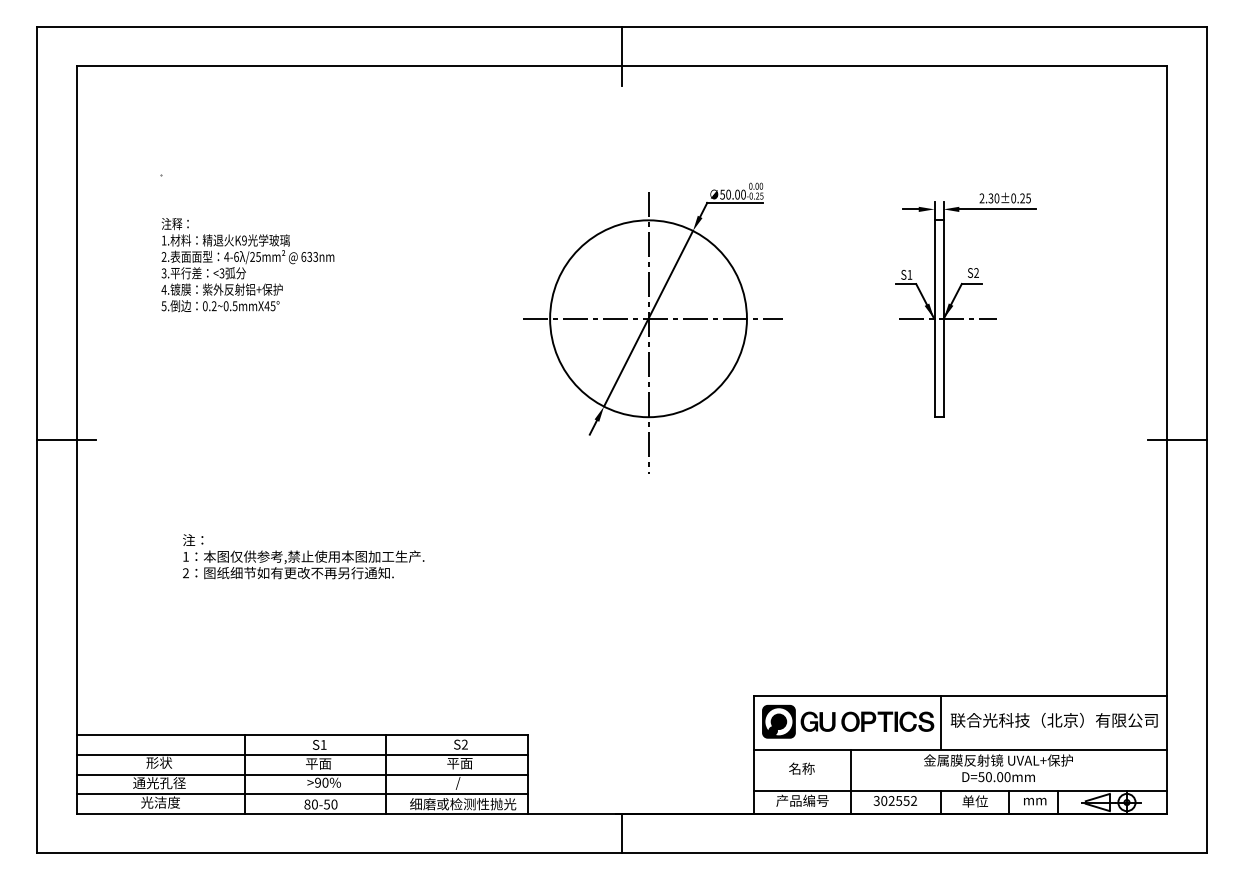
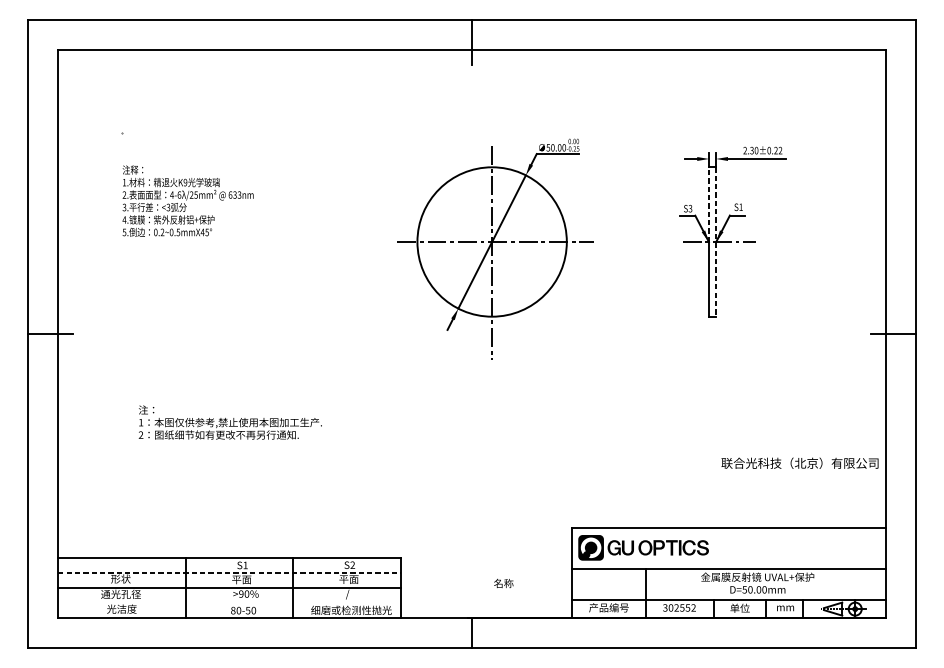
text: (1028, 198) -> (780, 150), 2.30±0.25 -> 2.30±0.22
line: (934, 269) -> (709, 204), solid -> dashed
text: (976, 272) -> (741, 206), S2 -> S1
text: (909, 274) -> (690, 208), S1 -> S3
line: (943, 319) -> (715, 242), solid -> dashed
text: (1053, 720) -> (799, 463), moved
line: (941, 722) -> (714, 548), removed
line: (302, 754) -> (229, 572), solid -> dashed
text: (801, 768) -> (503, 583), moved
line: (302, 794) -> (229, 603), removed

